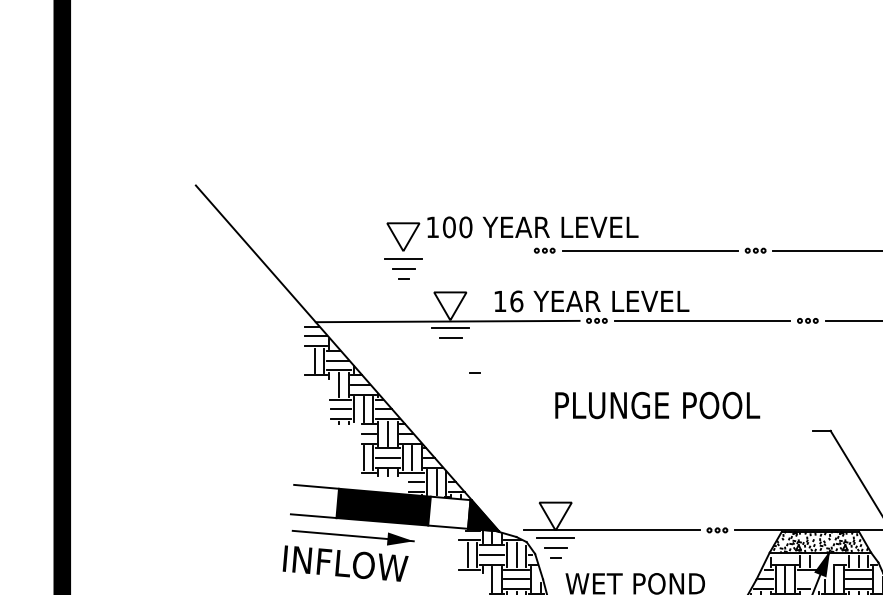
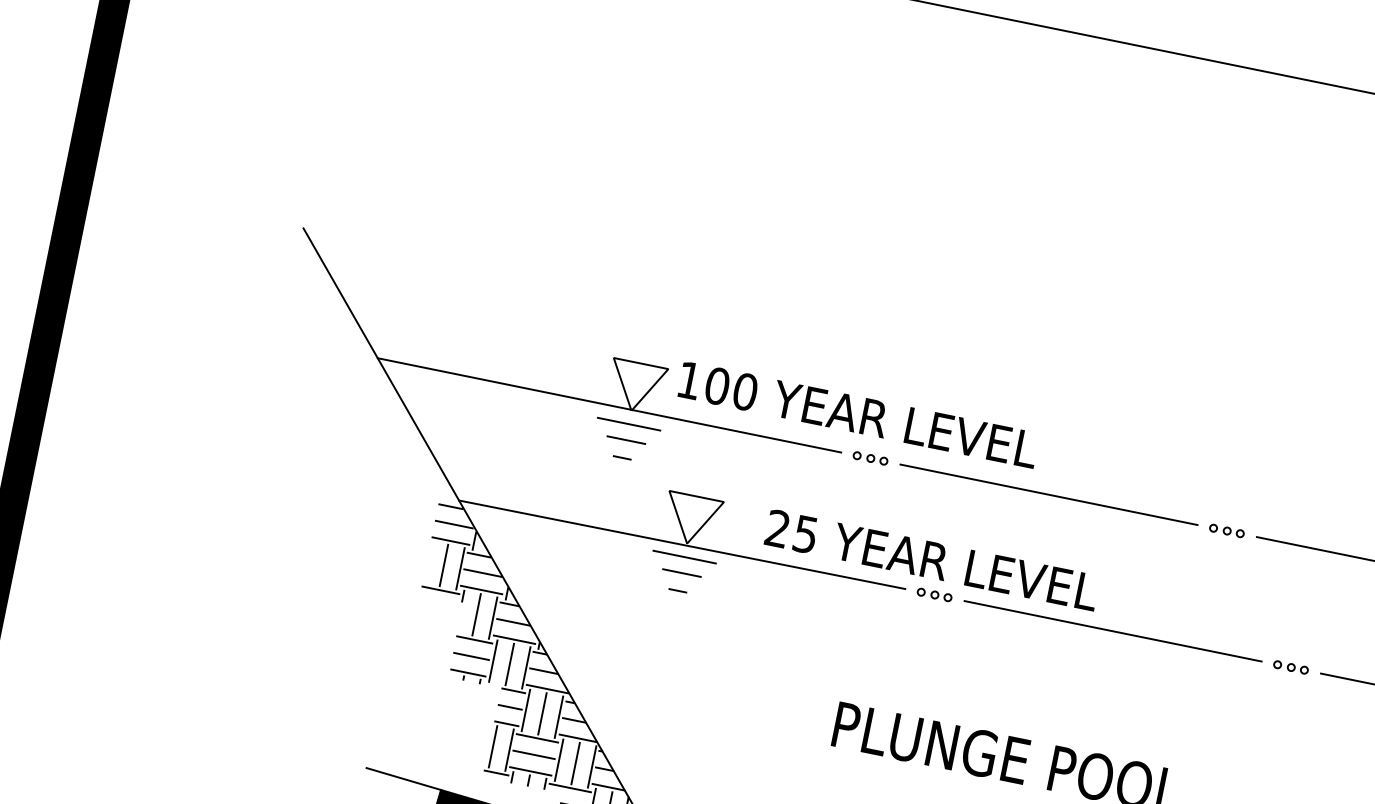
line: (390, 250) -> (609, 405), added
text: (508, 301) -> (791, 531), 16 -> 25
line: (474, 372) -> (678, 589), moved

